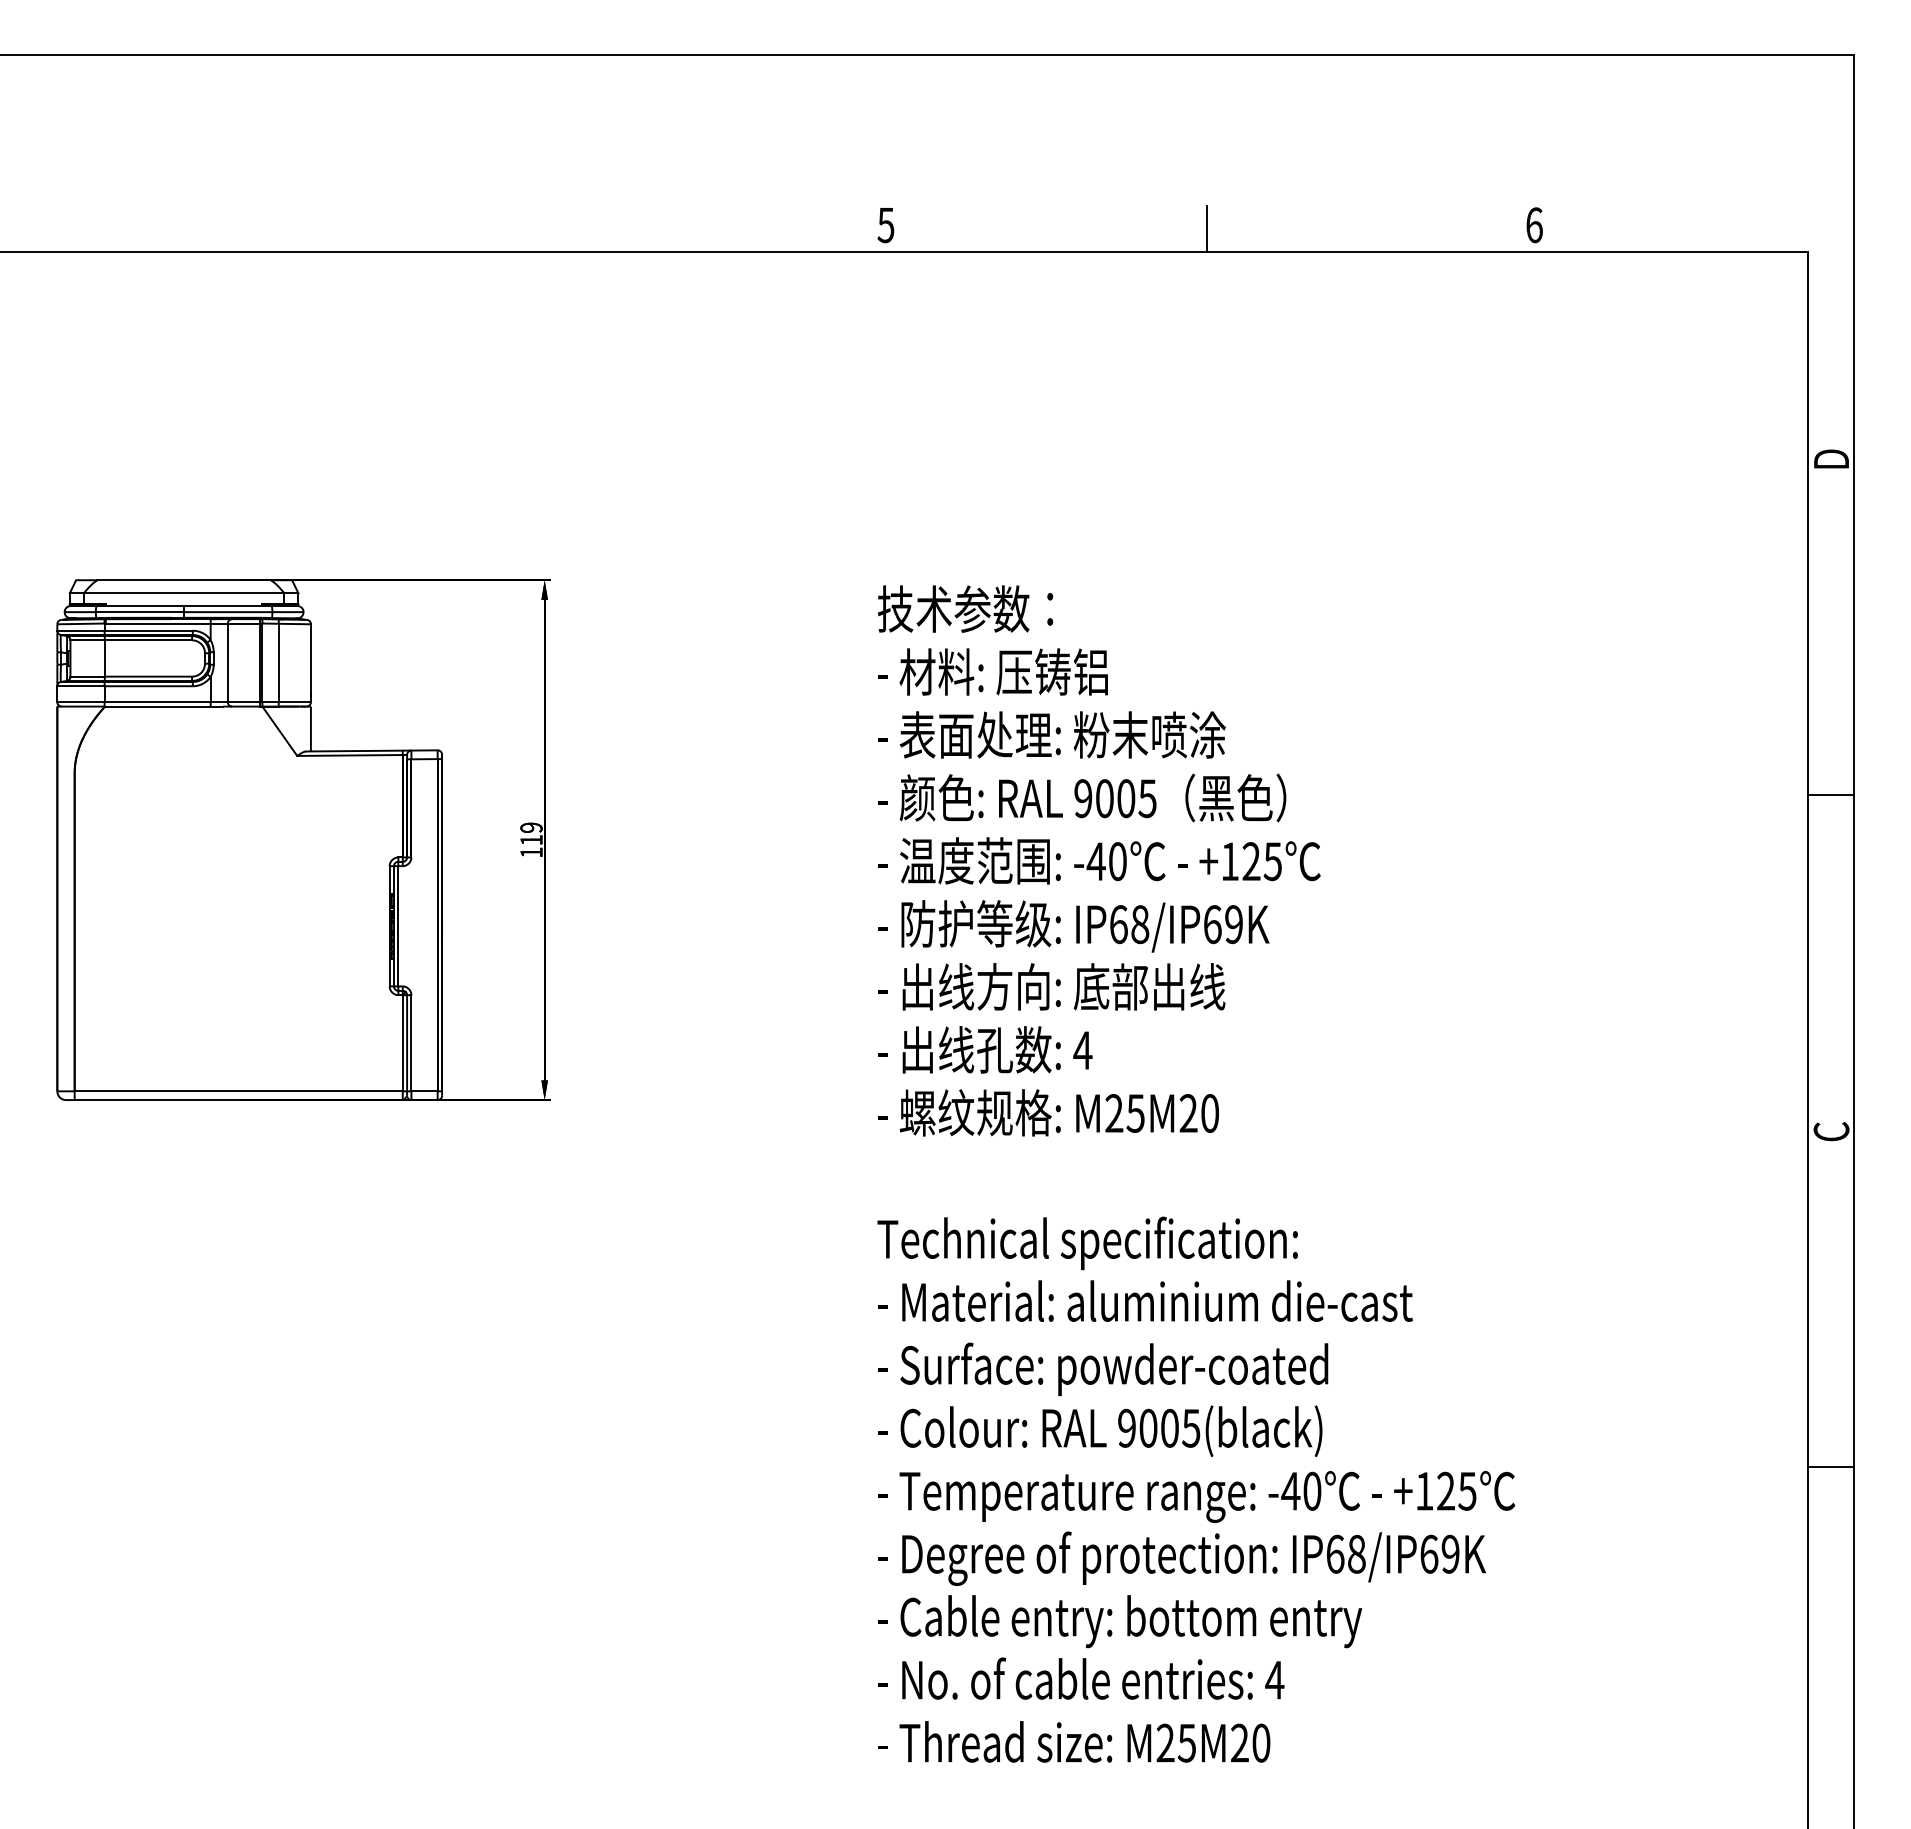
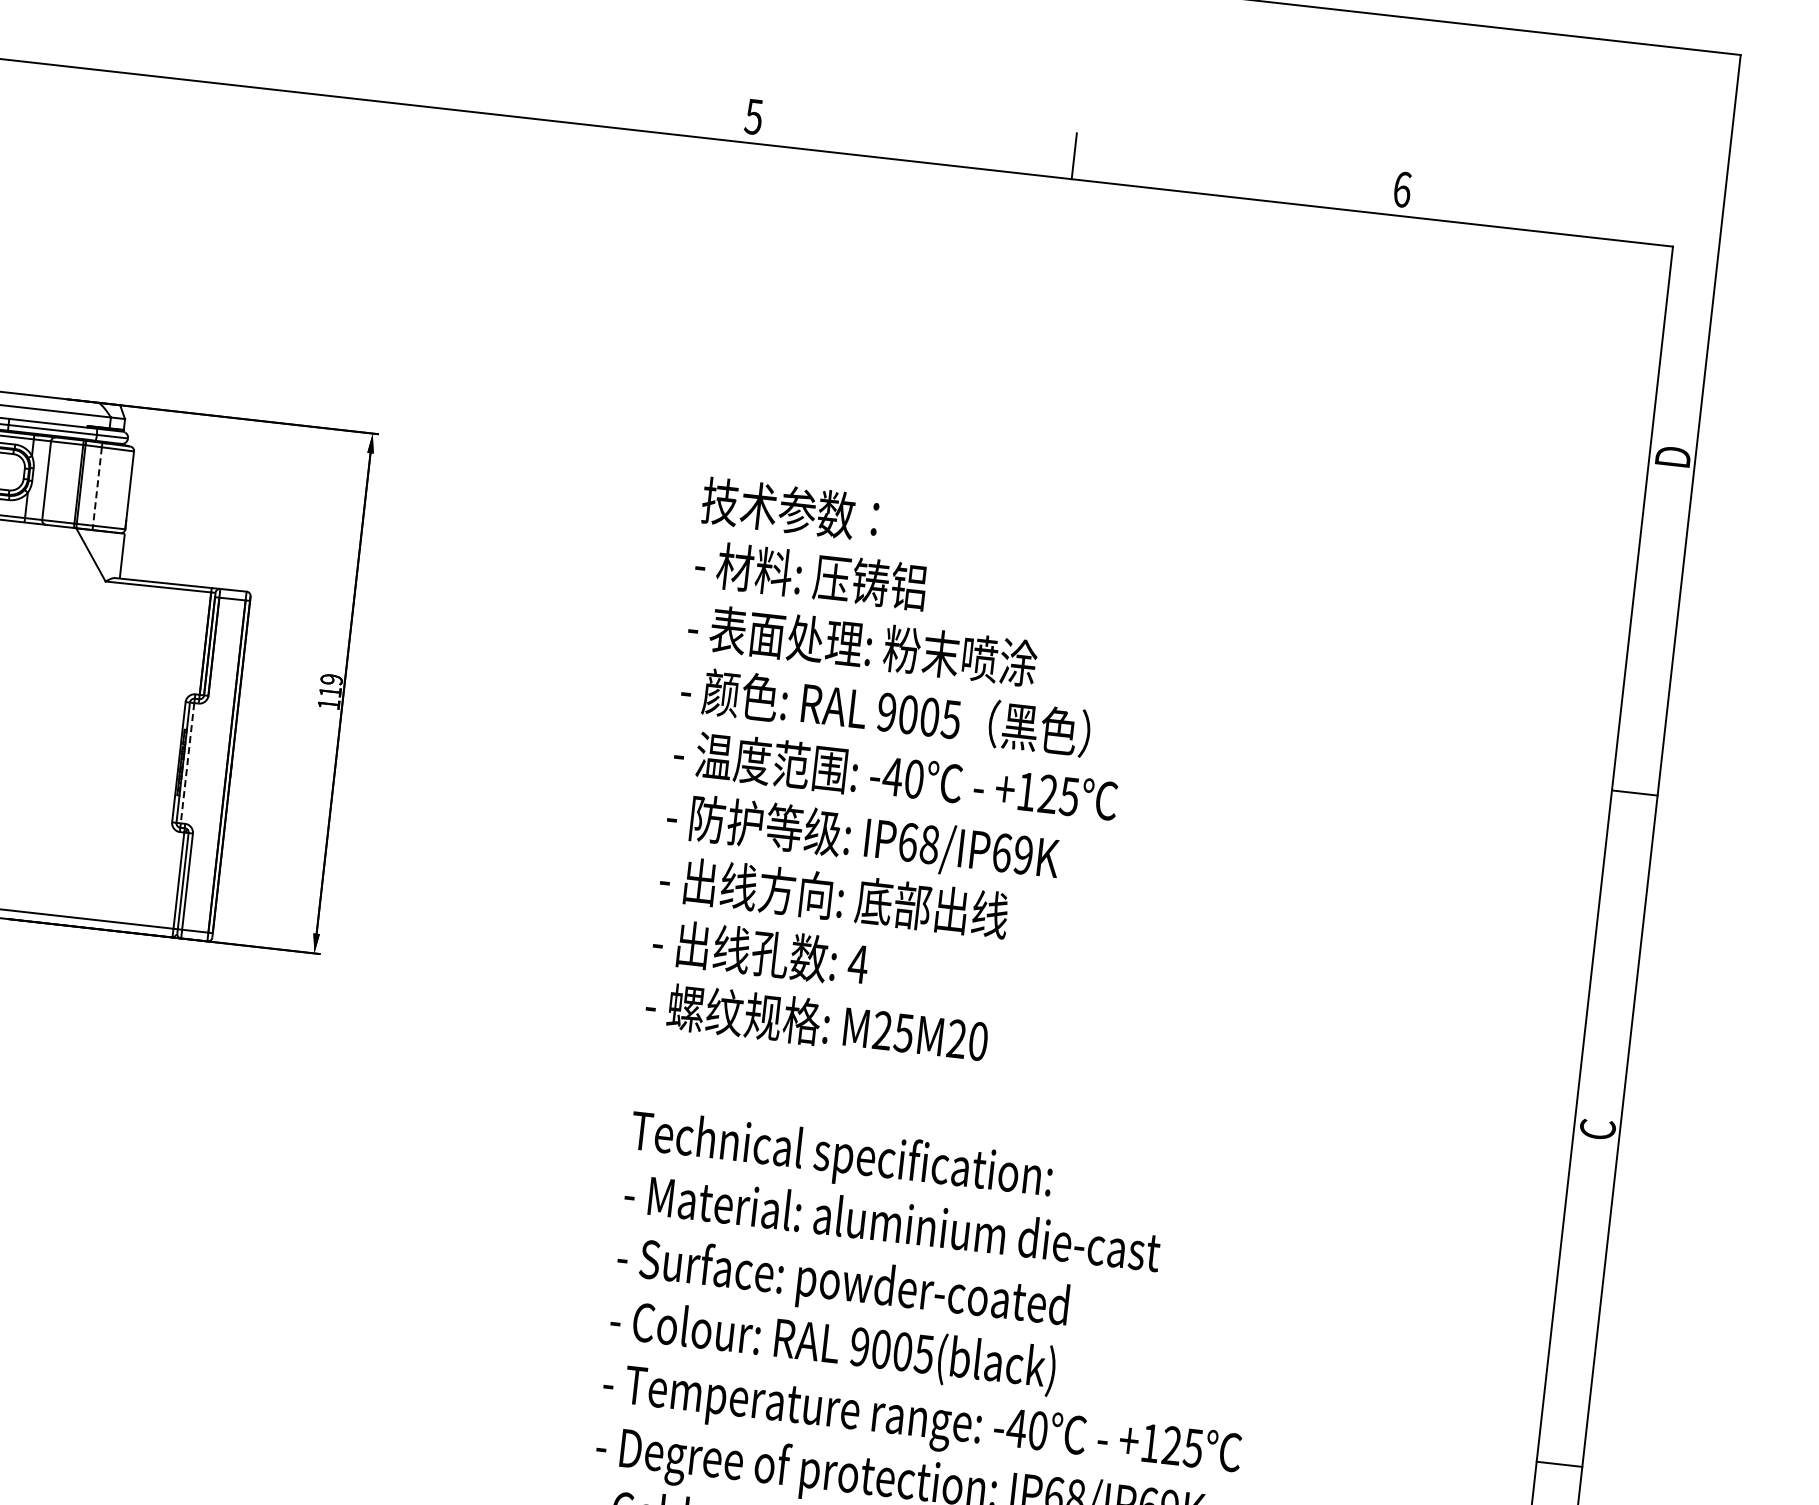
line: (278, 663) -> (97, 486), solid -> dashed
line: (398, 926) -> (187, 763), solid -> dashed

